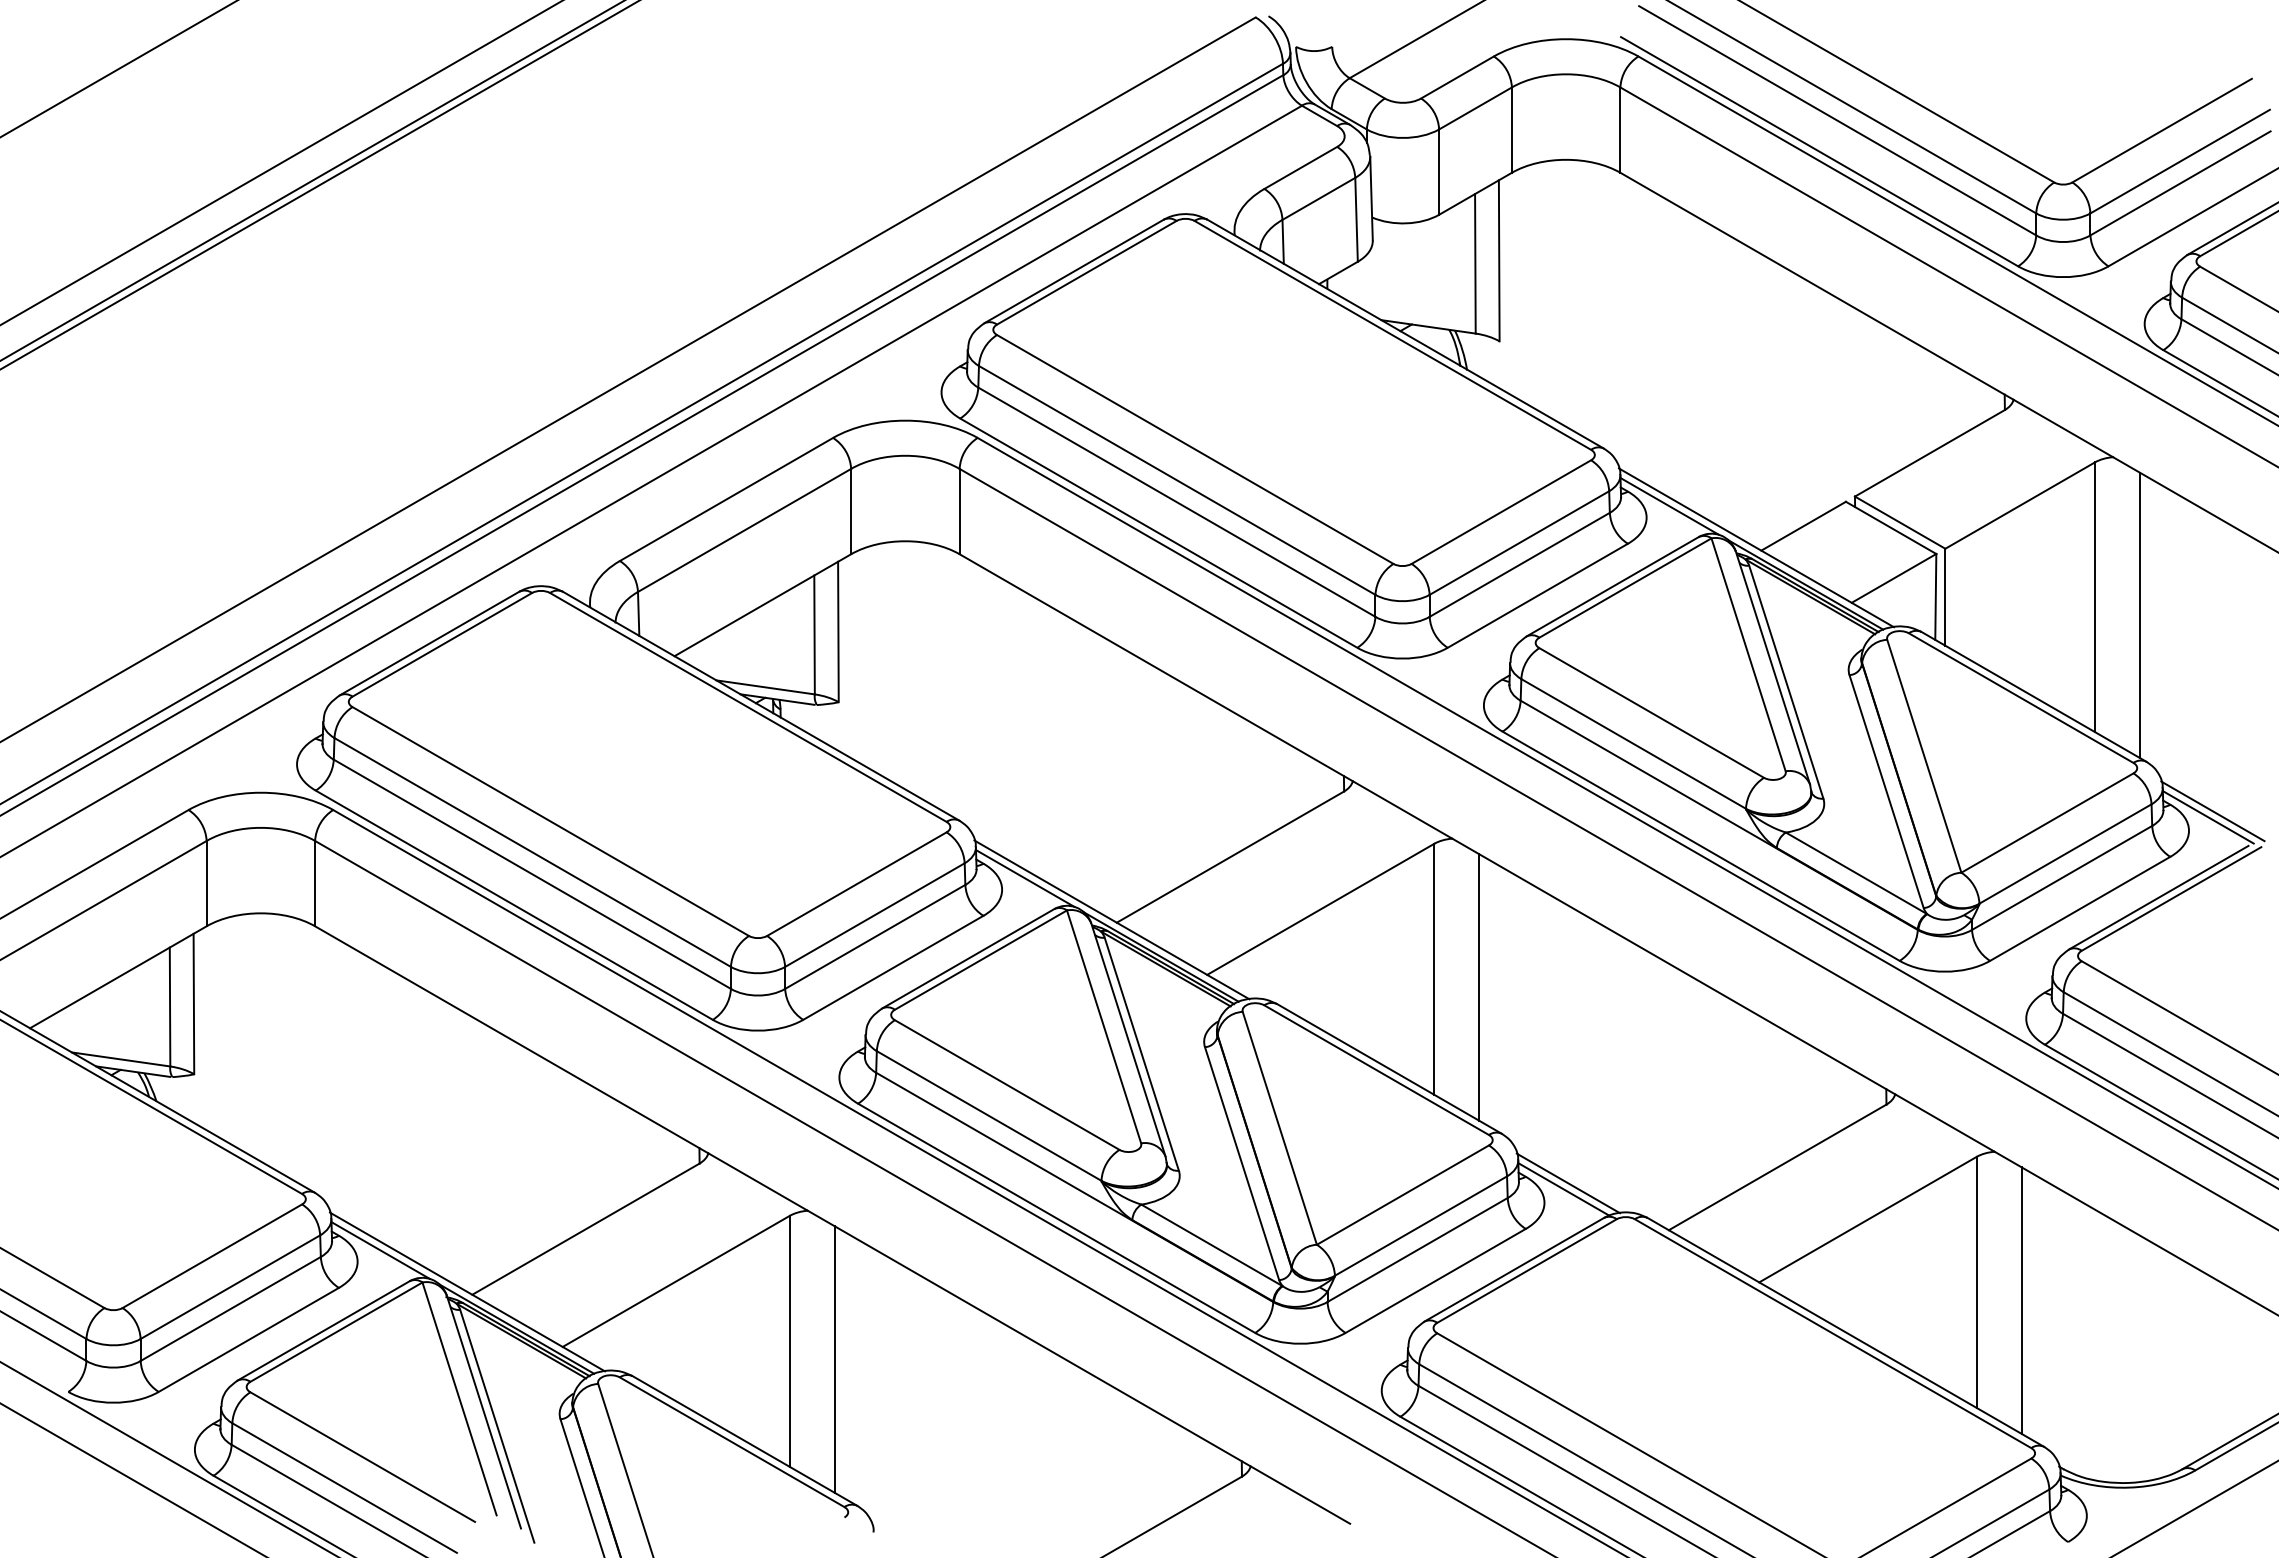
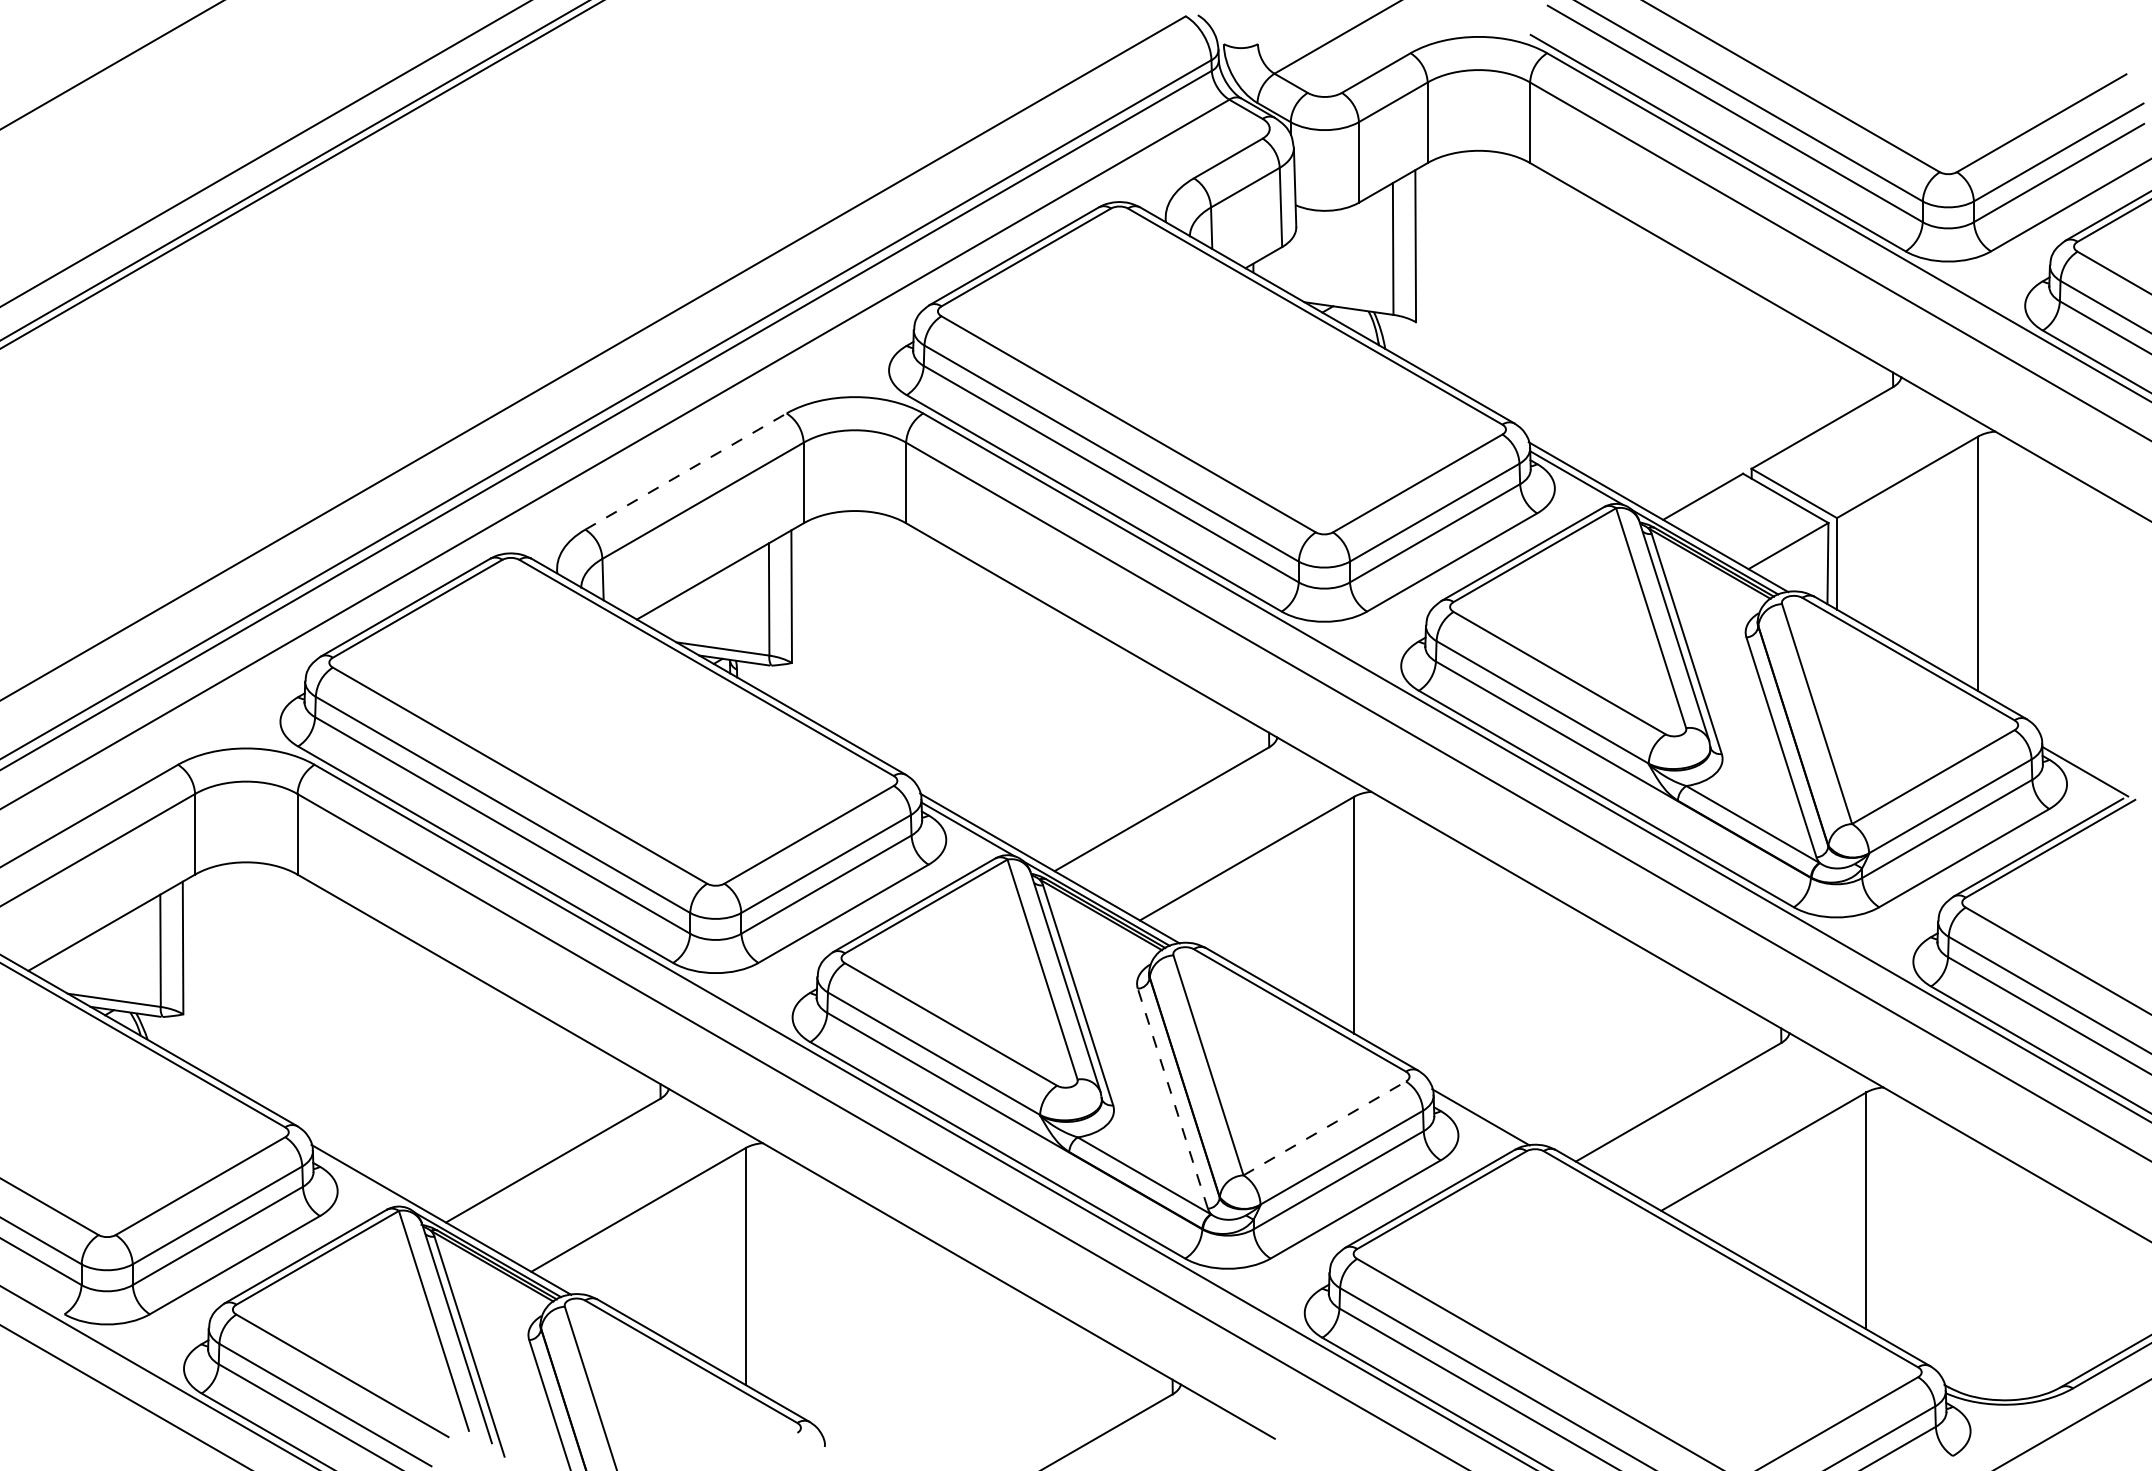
line: (726, 499) -> (686, 471), solid -> dashed
line: (2140, 615) -> (2021, 581), removed
line: (2212, 811) -> (2089, 766), removed
line: (1479, 987) -> (1397, 932), removed
line: (1241, 1163) -> (1172, 1098), solid -> dashed
line: (1563, 1189) -> (1476, 1123), removed
line: (1403, 1194) -> (1325, 1127), solid -> dashed
line: (380, 1250) -> (359, 1180), removed
line: (2021, 1300) -> (1908, 1227), removed
line: (834, 1359) -> (787, 1283), removed

